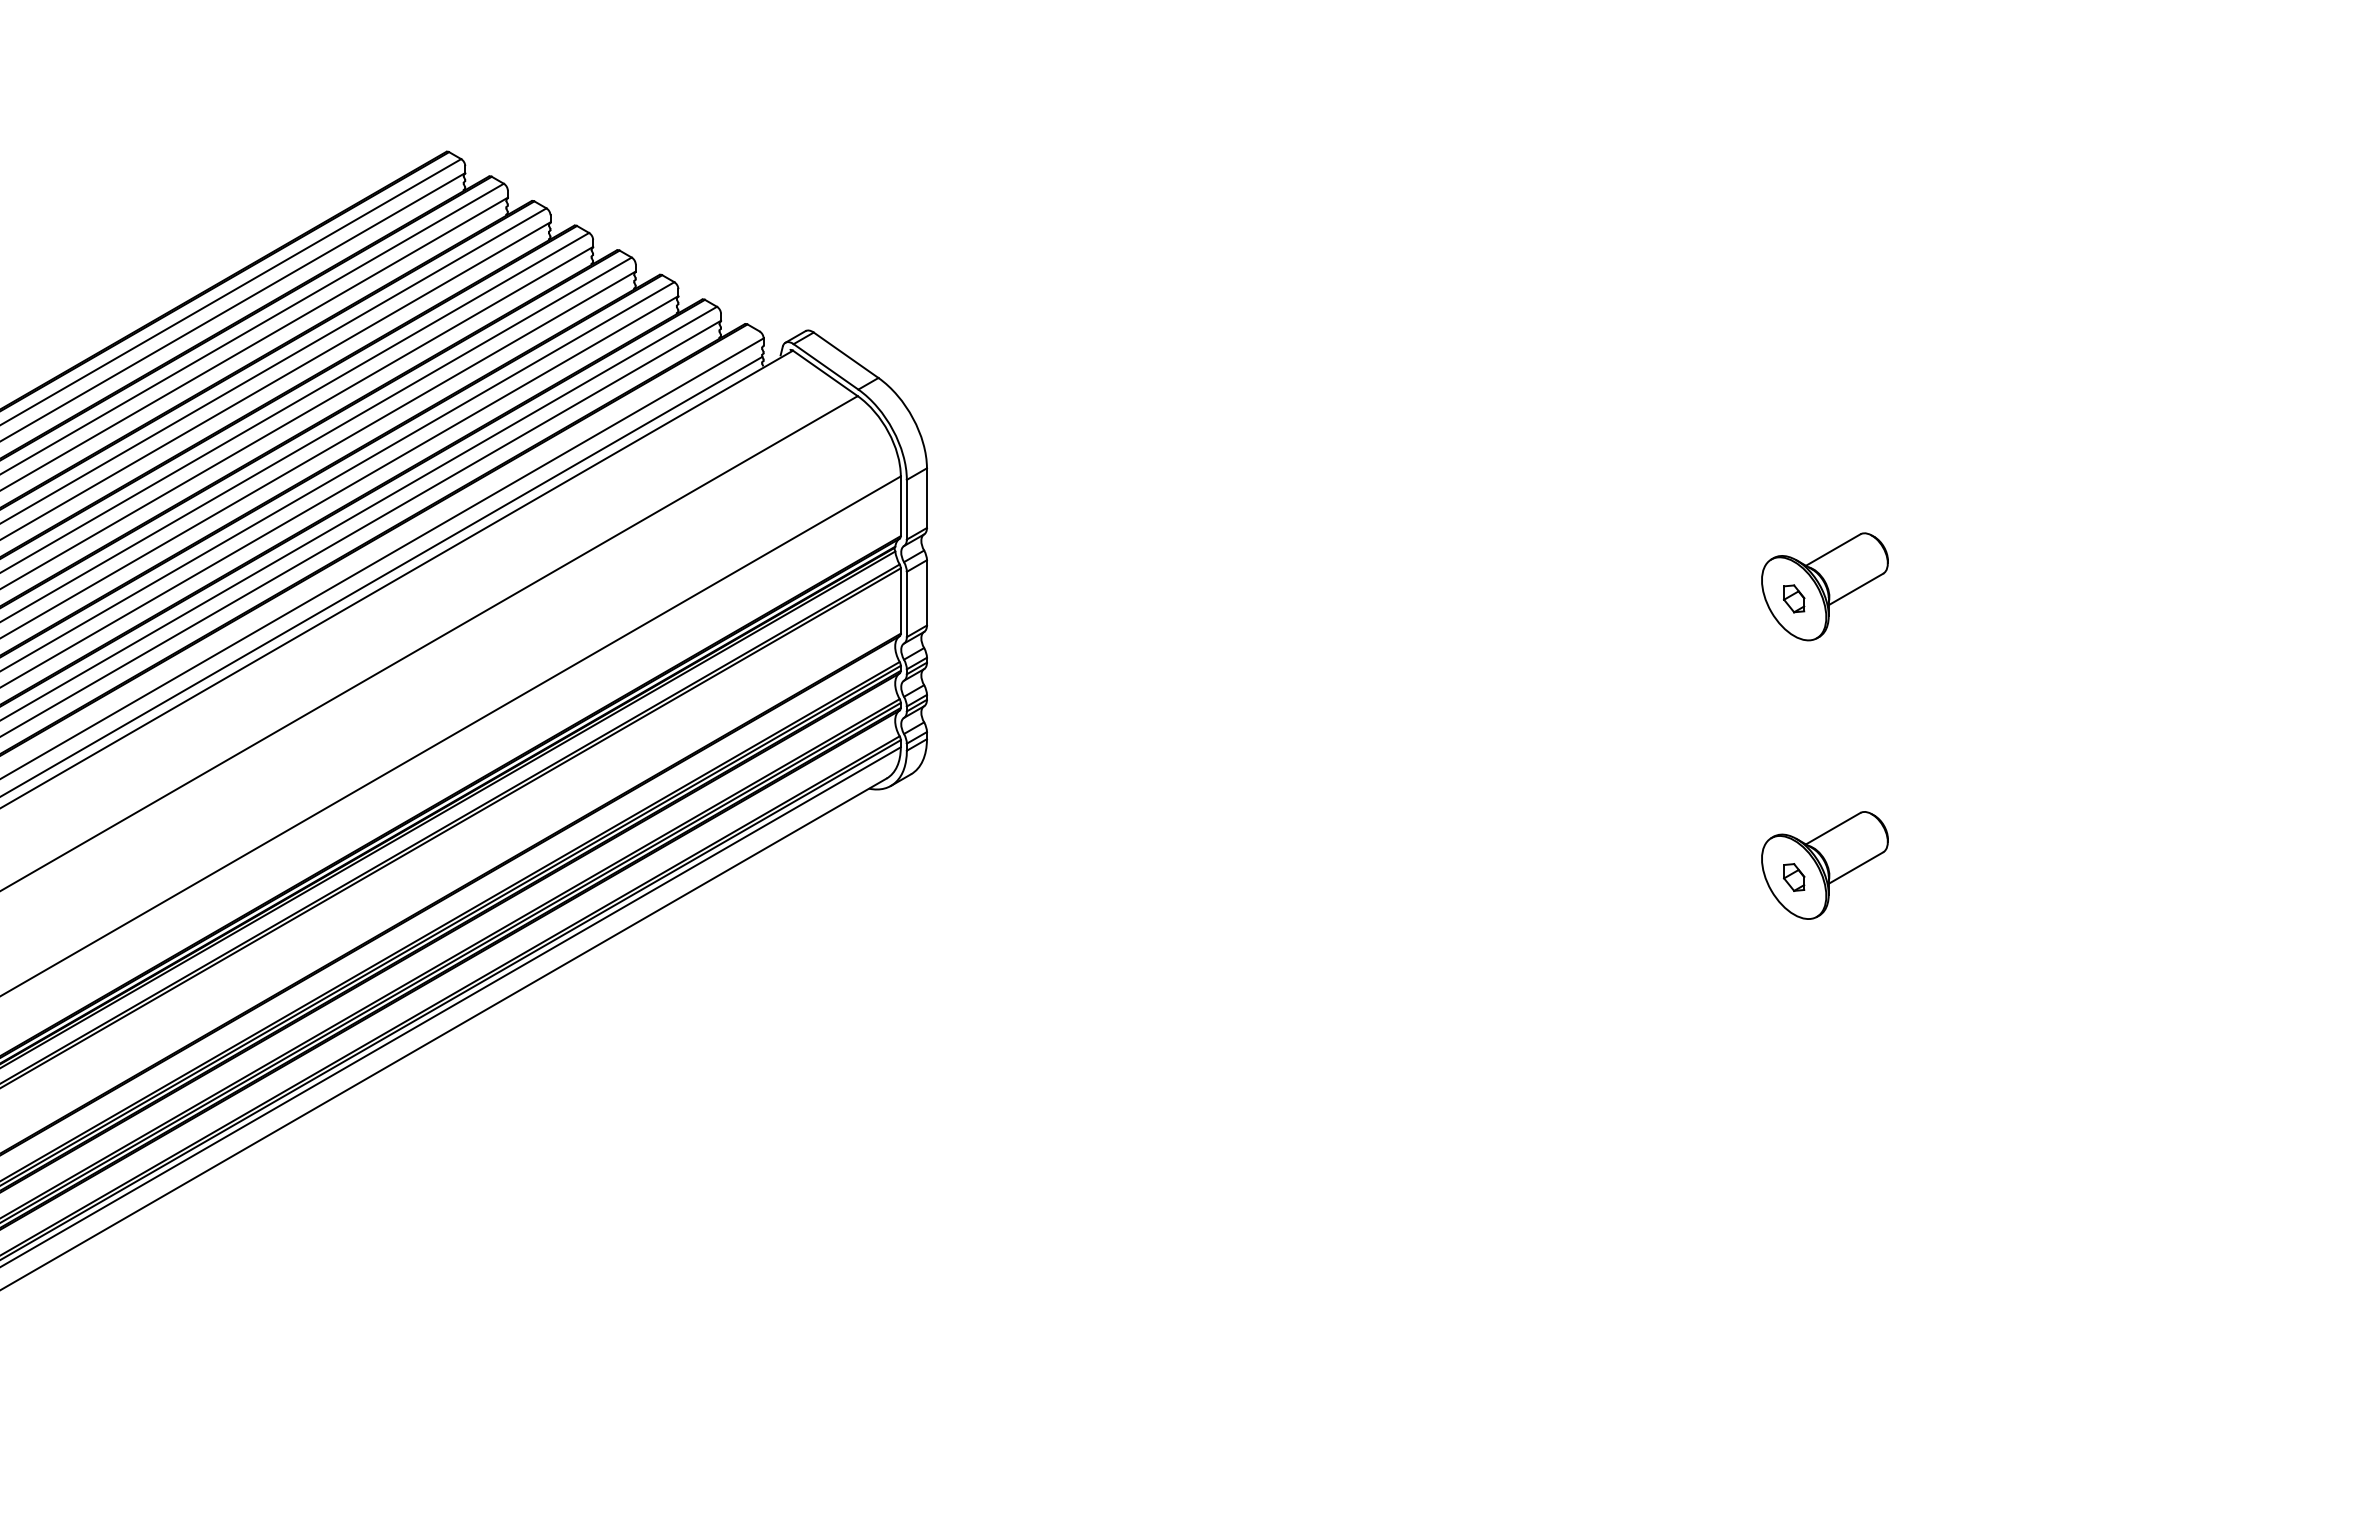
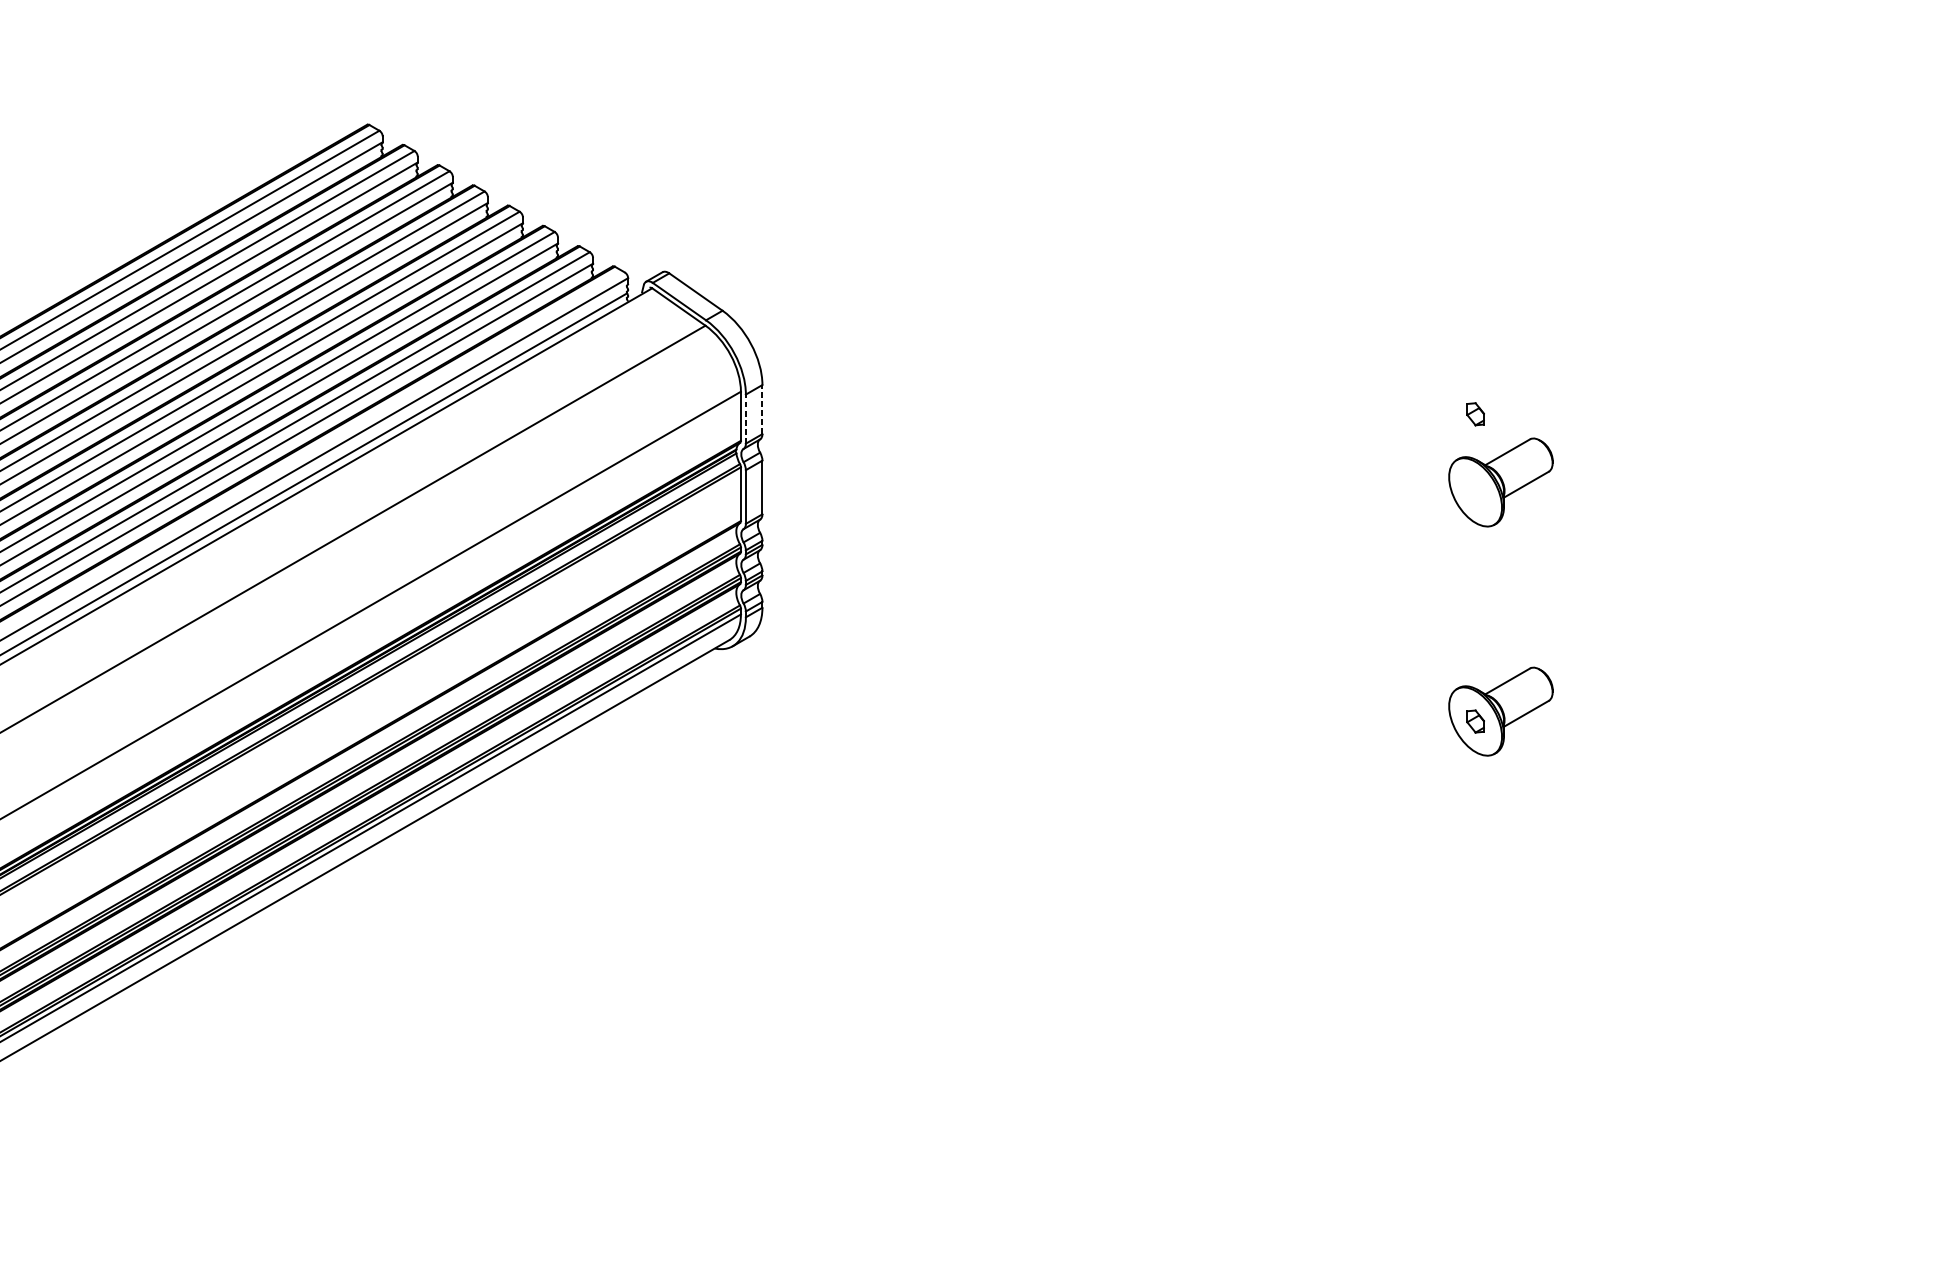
line: (926, 498) -> (762, 409), solid -> dashed
line: (906, 509) -> (745, 418), solid -> dashed
part: (1794, 598) -> (1475, 413), moved

